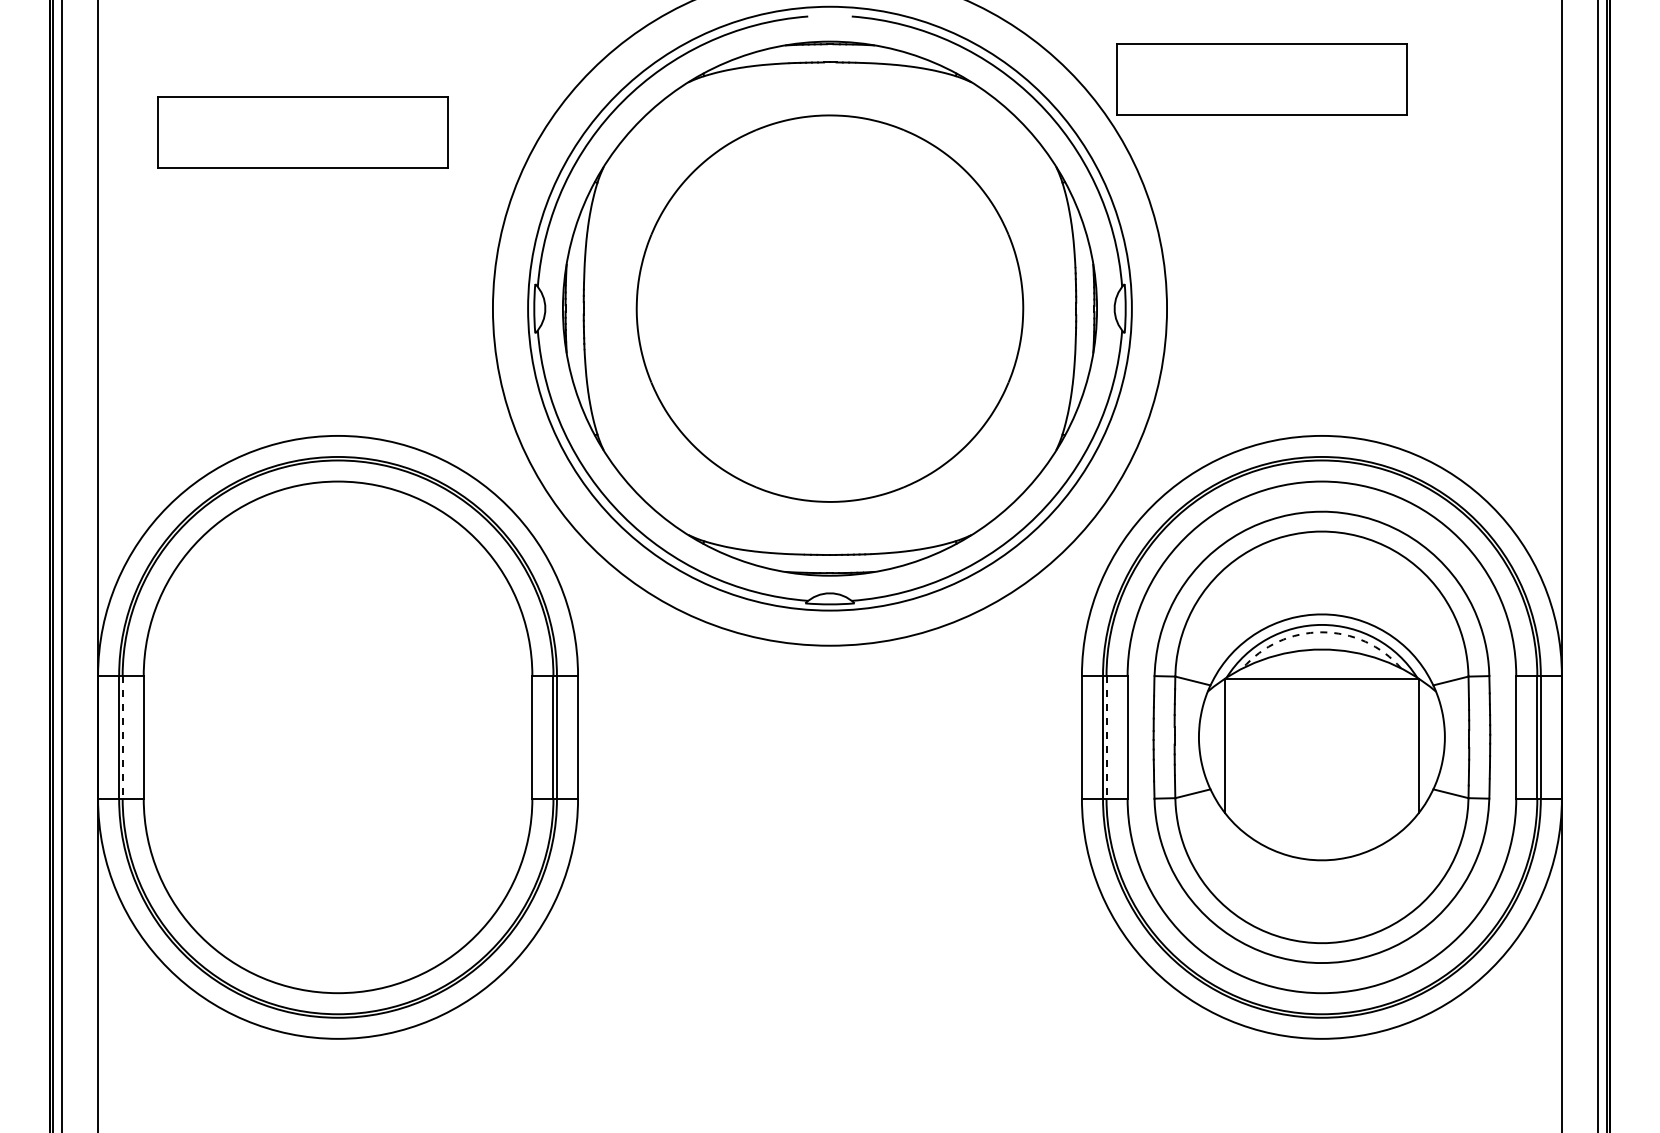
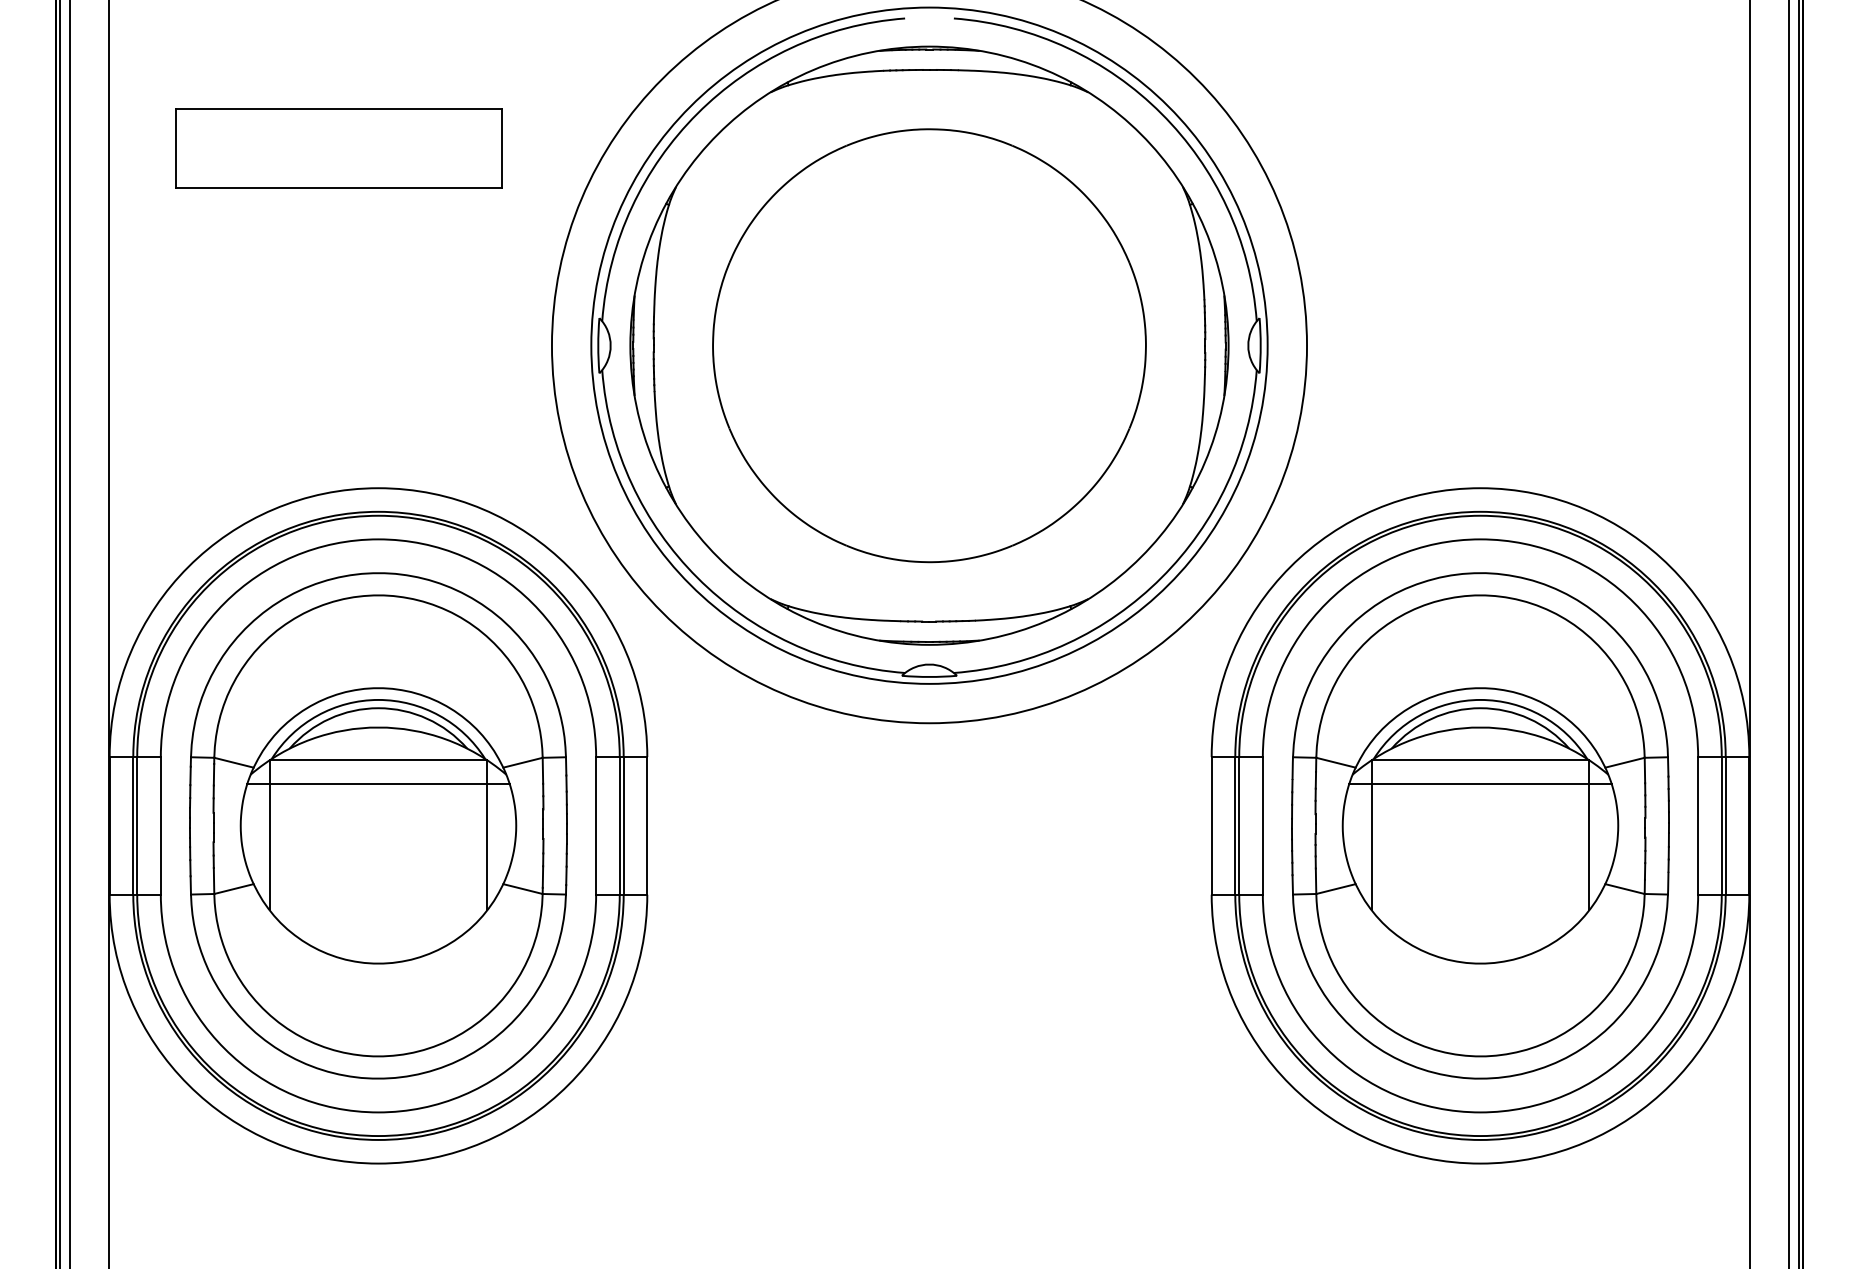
part: (1261, 79) -> (1412, 88), removed
arc: (1321, 632) -> (1480, 708), dashed -> solid
line: (1321, 699) -> (1480, 783), added
line: (122, 737) -> (137, 825), dashed -> solid
part: (338, 737) -> (378, 825), added
line: (1106, 737) -> (1239, 825), dashed -> solid

